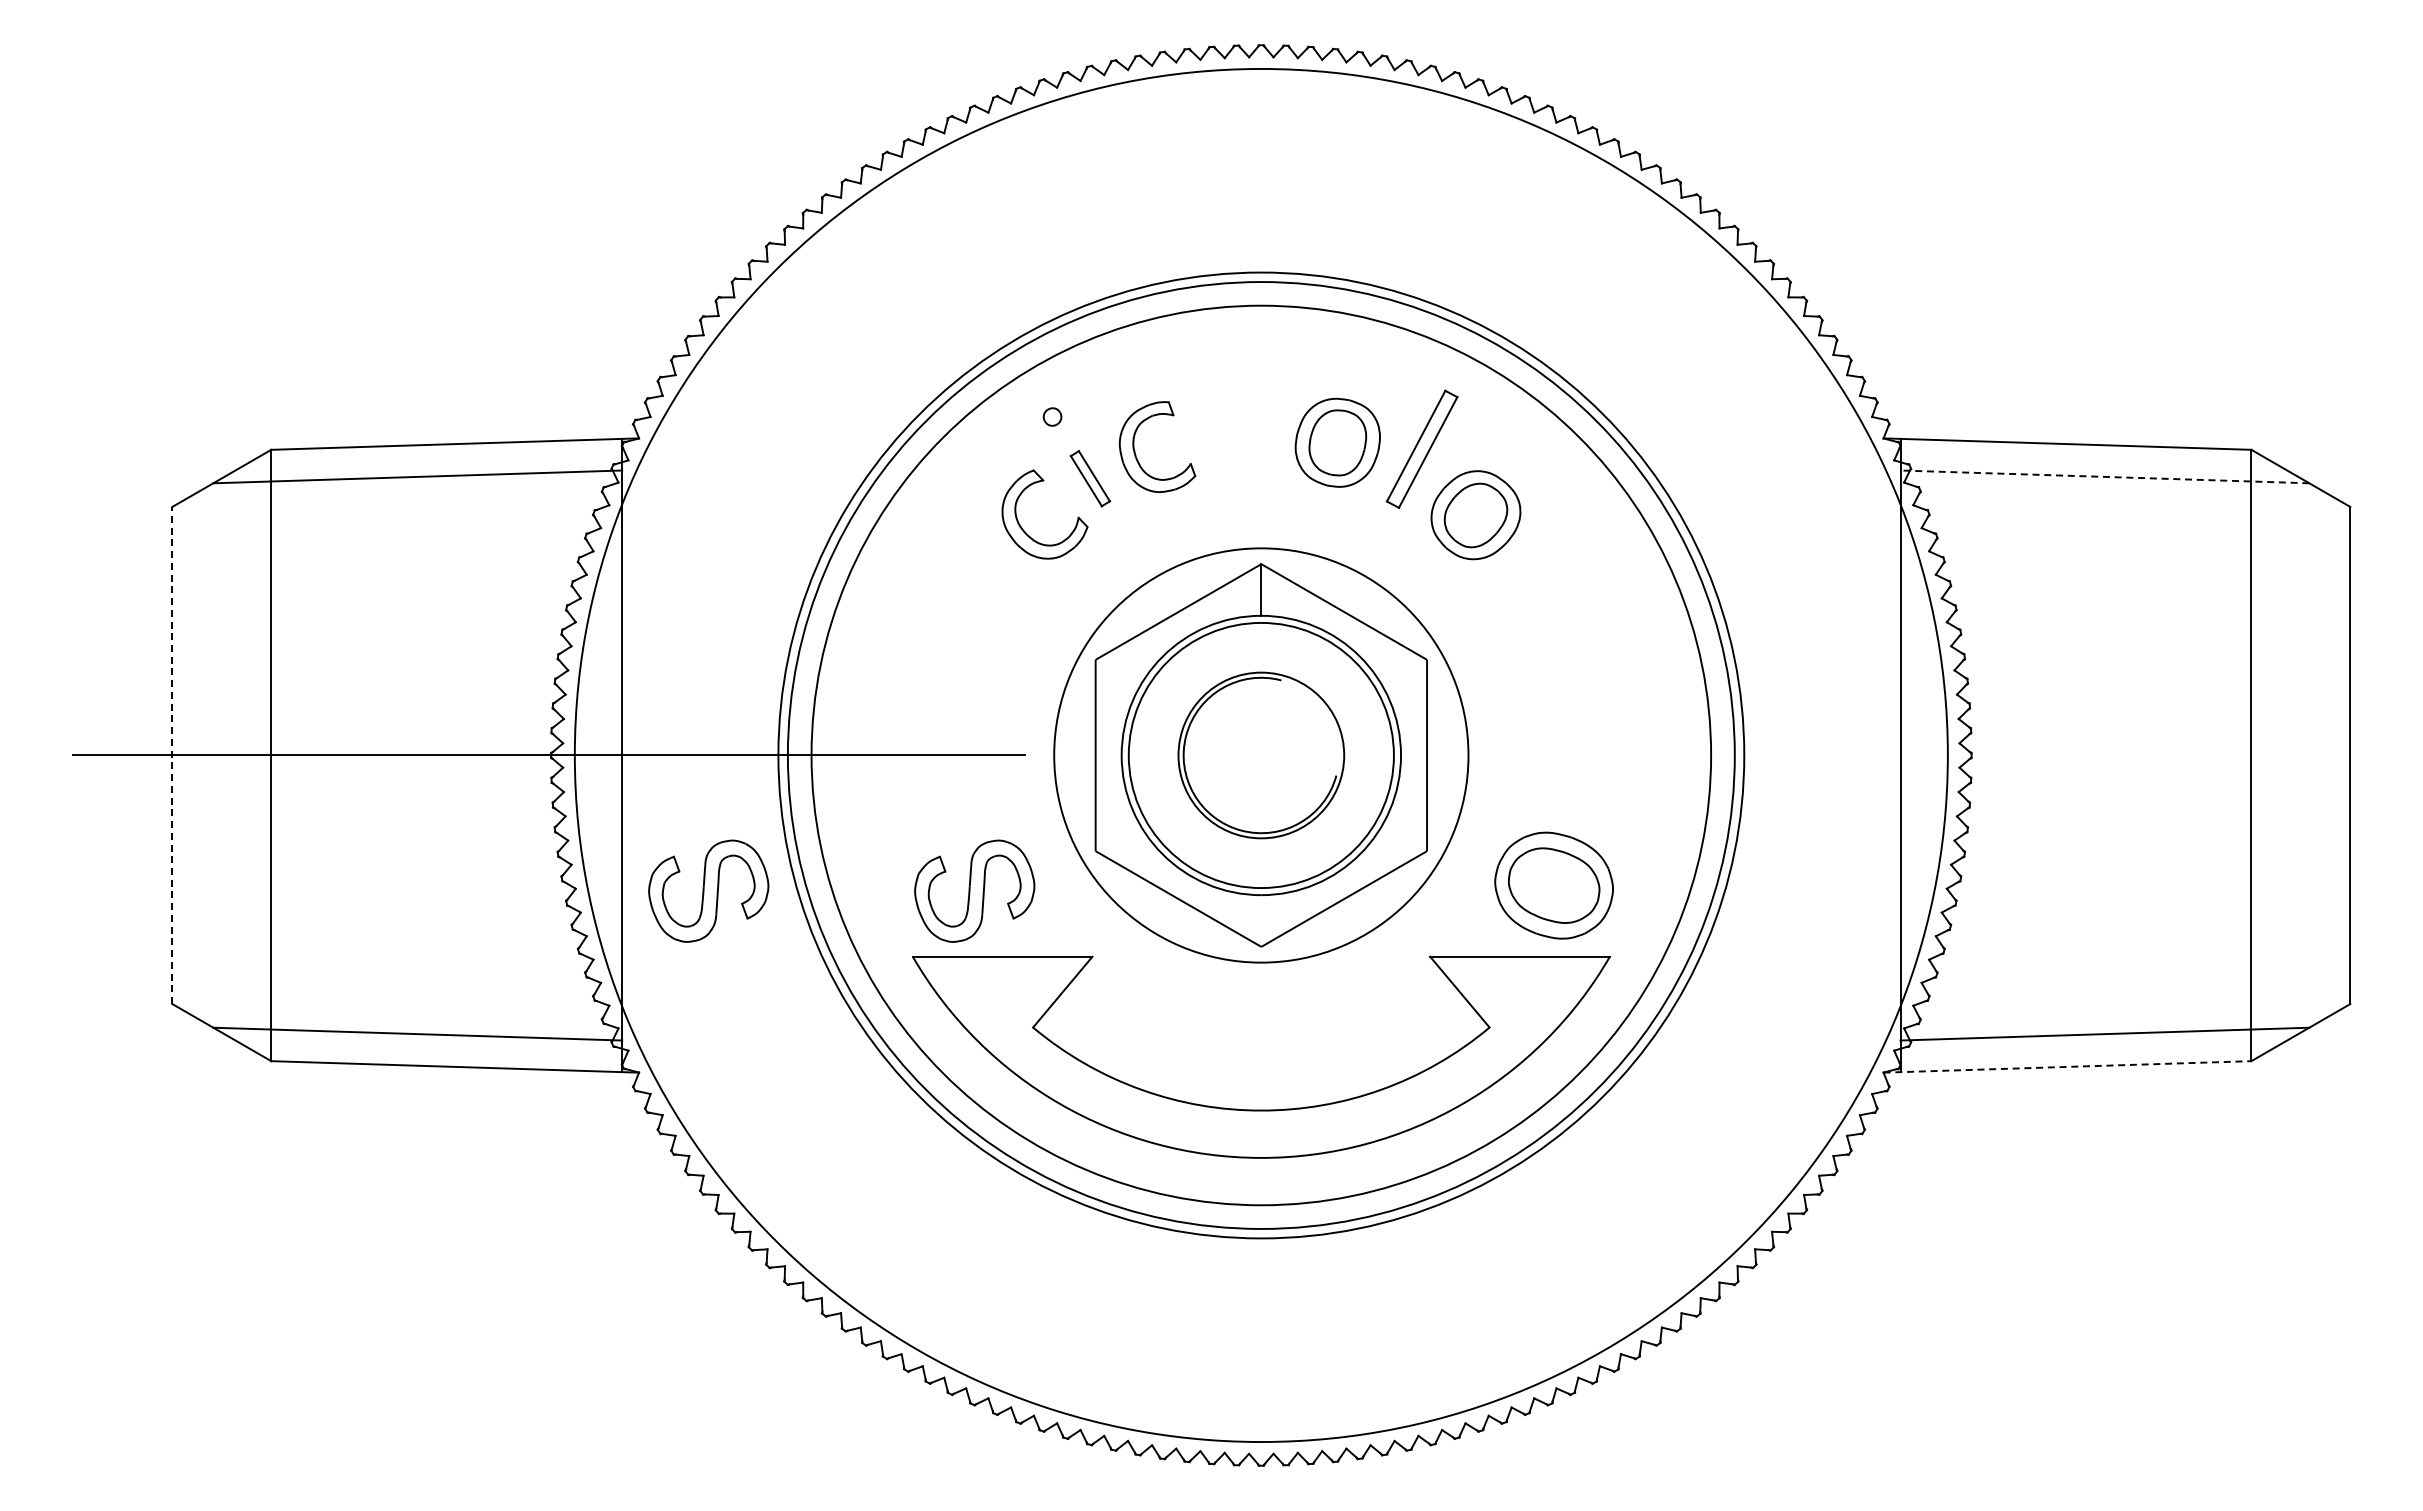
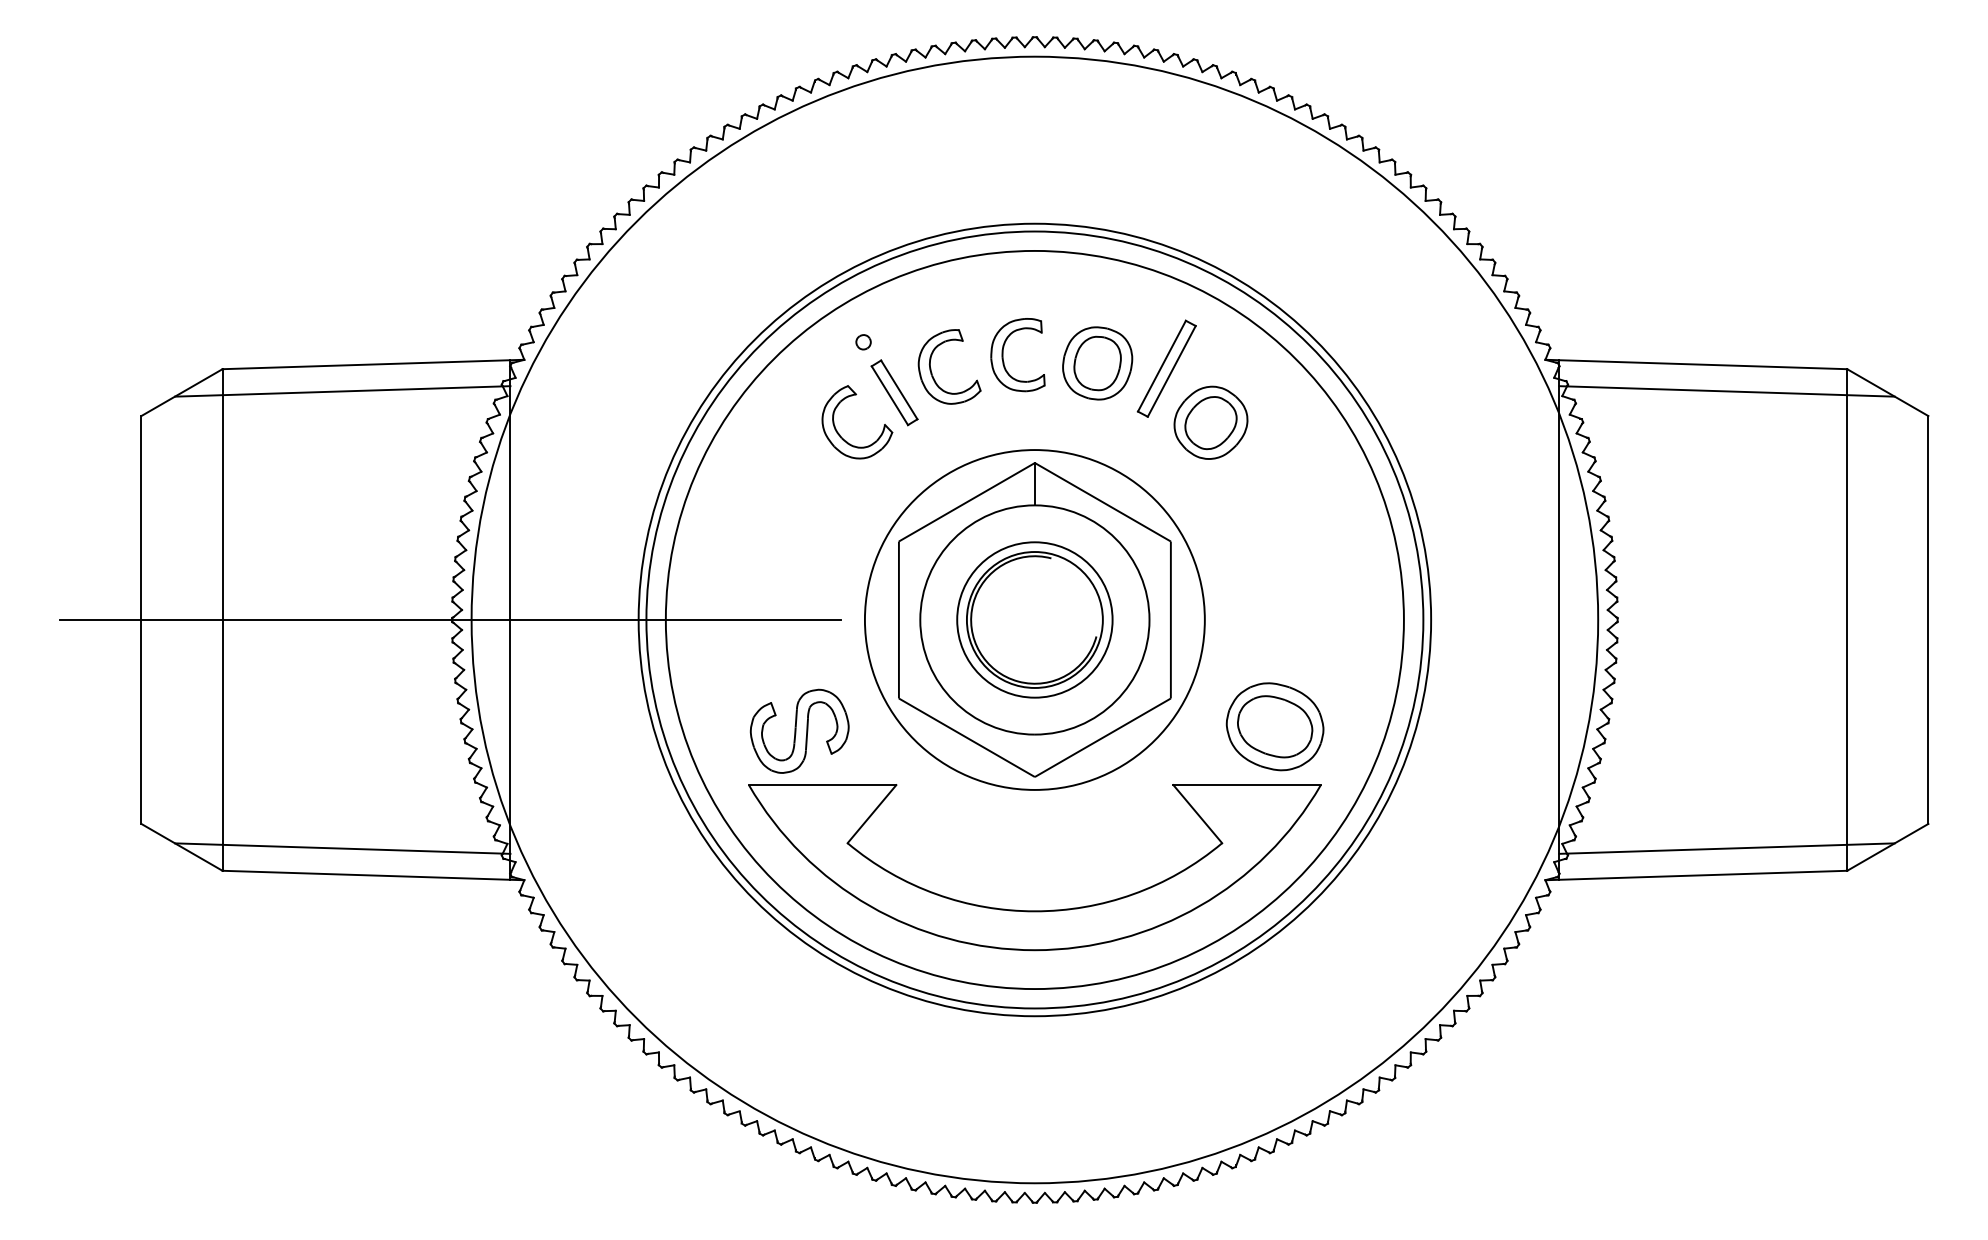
part: (1223, 437) -> (1003, 359), added
line: (2104, 476) -> (1726, 391), dashed -> solid
part: (1090, 478) -> (894, 392), size x1.43
line: (172, 755) -> (141, 620), dashed -> solid
circle: (1261, 755) -> (1035, 620), size x0.71
part: (708, 890) -> (581, 730), removed
line: (2067, 1066) -> (1696, 875), dashed -> solid

